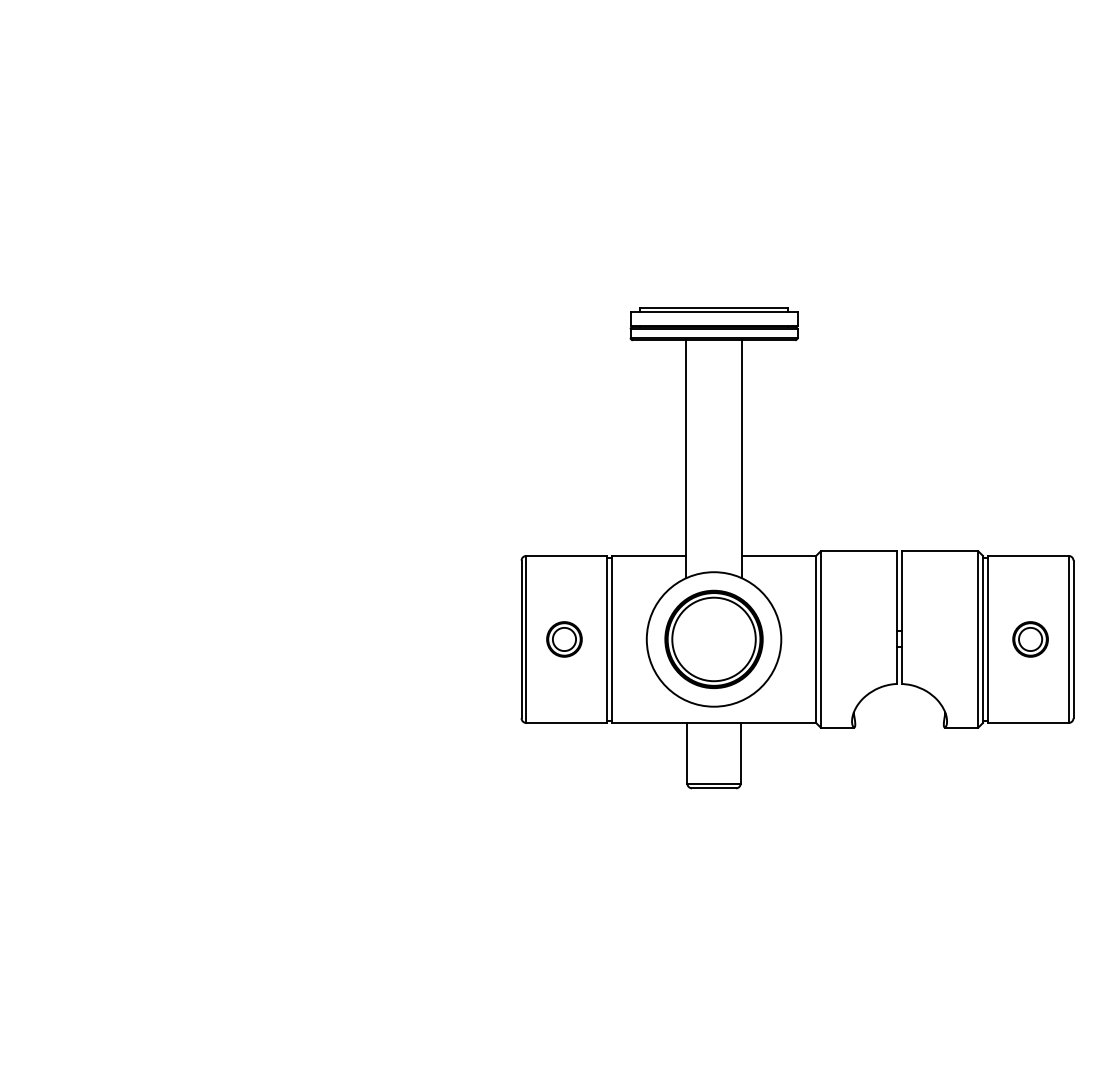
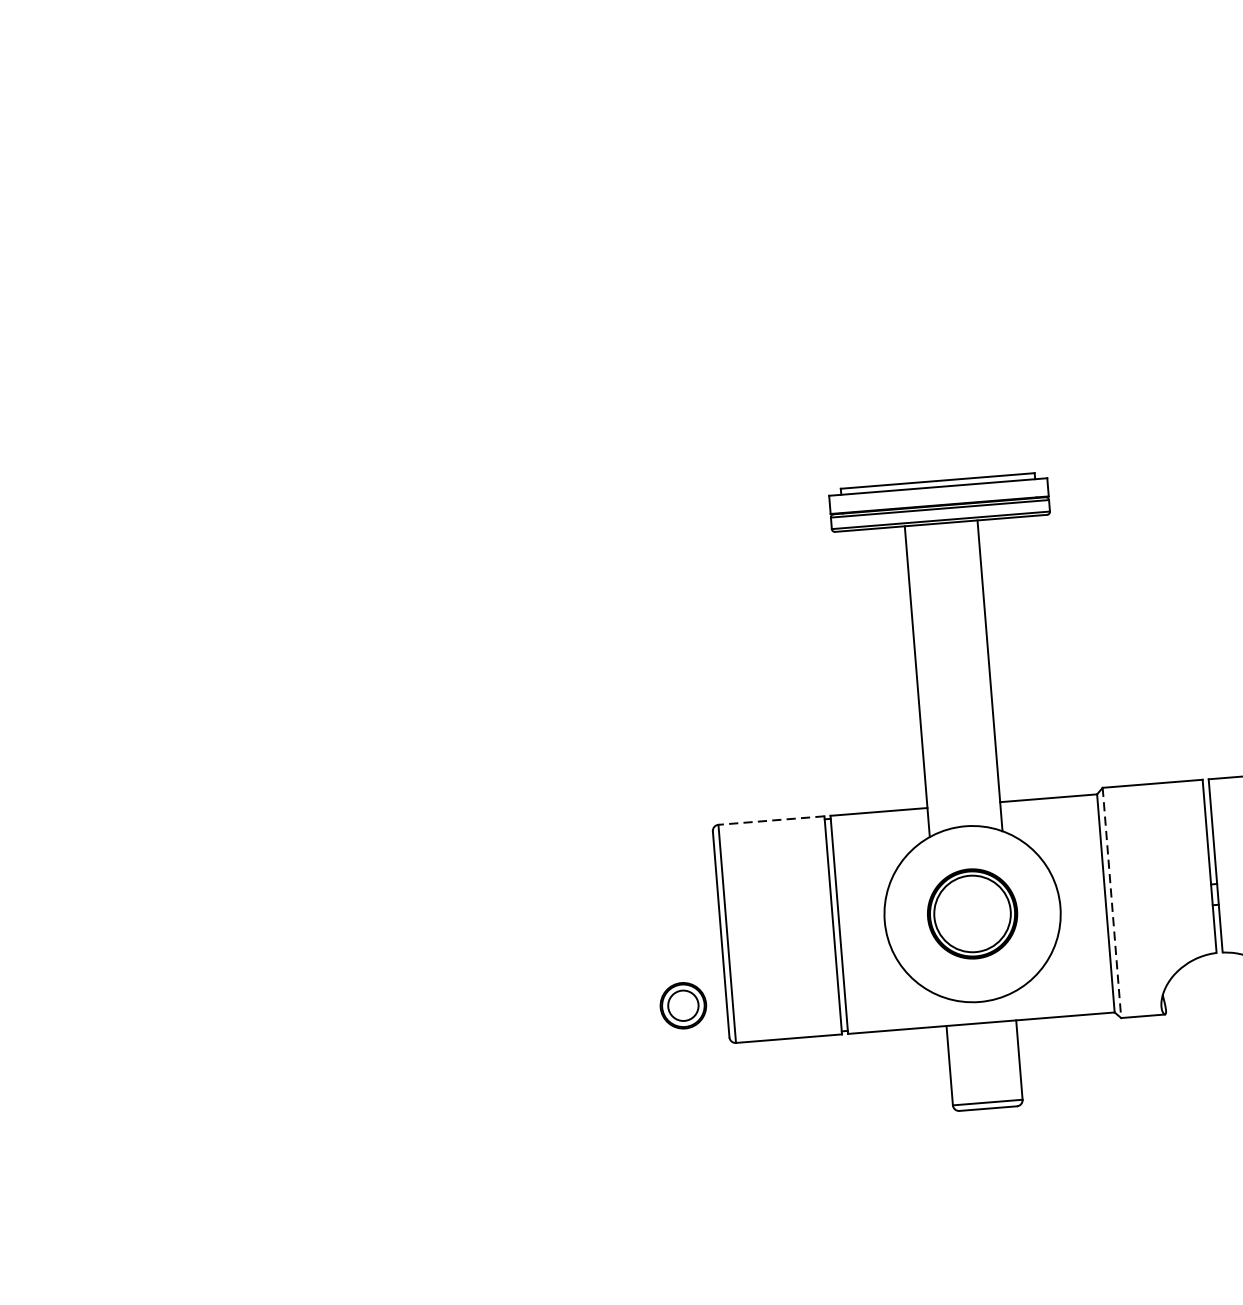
line: (566, 555) -> (771, 819), solid -> dashed
part: (713, 638) -> (971, 912), size x0.7
part: (564, 639) -> (683, 1005), moved
line: (820, 639) -> (1111, 903), solid -> dashed

